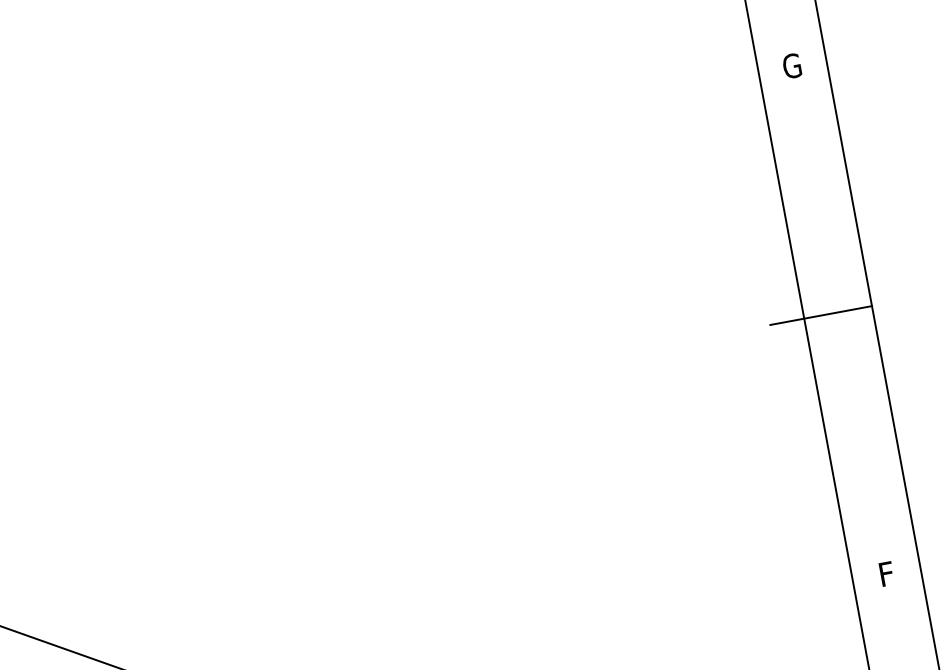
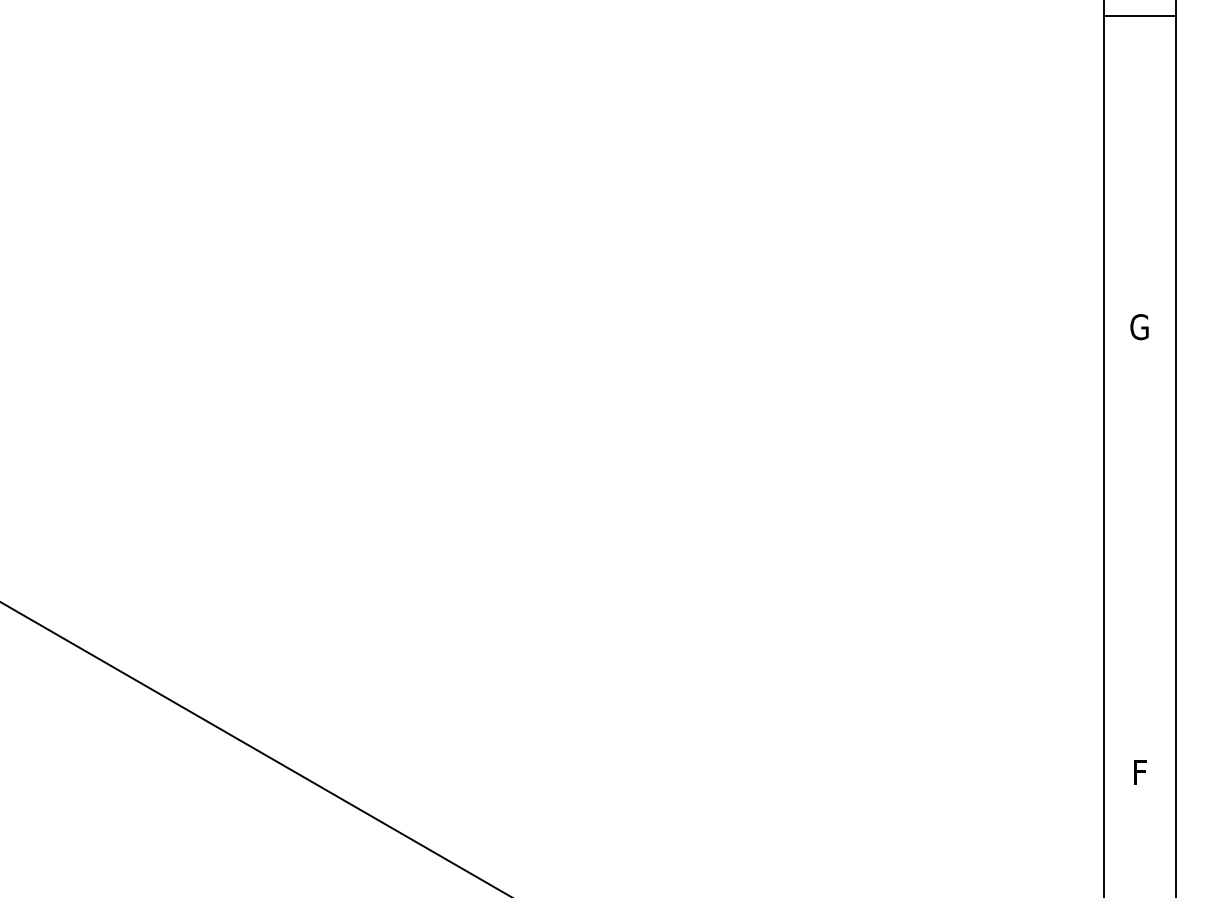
text: (792, 66) -> (1139, 327), moved
line: (820, 316) -> (1121, 560), removed
text: (887, 574) -> (1140, 772), moved

